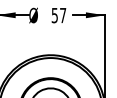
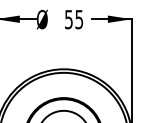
text: (63, 15) -> (79, 19), 57 -> 55

